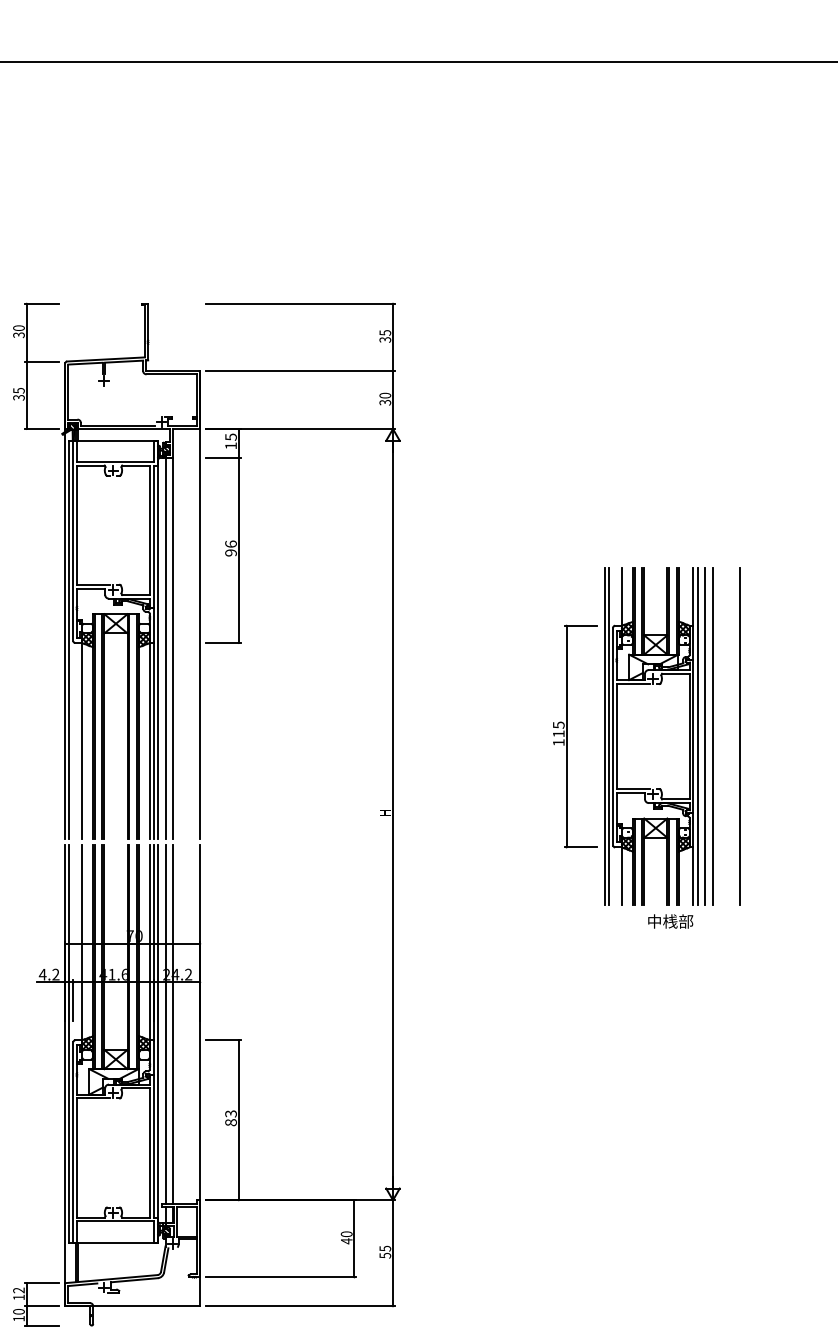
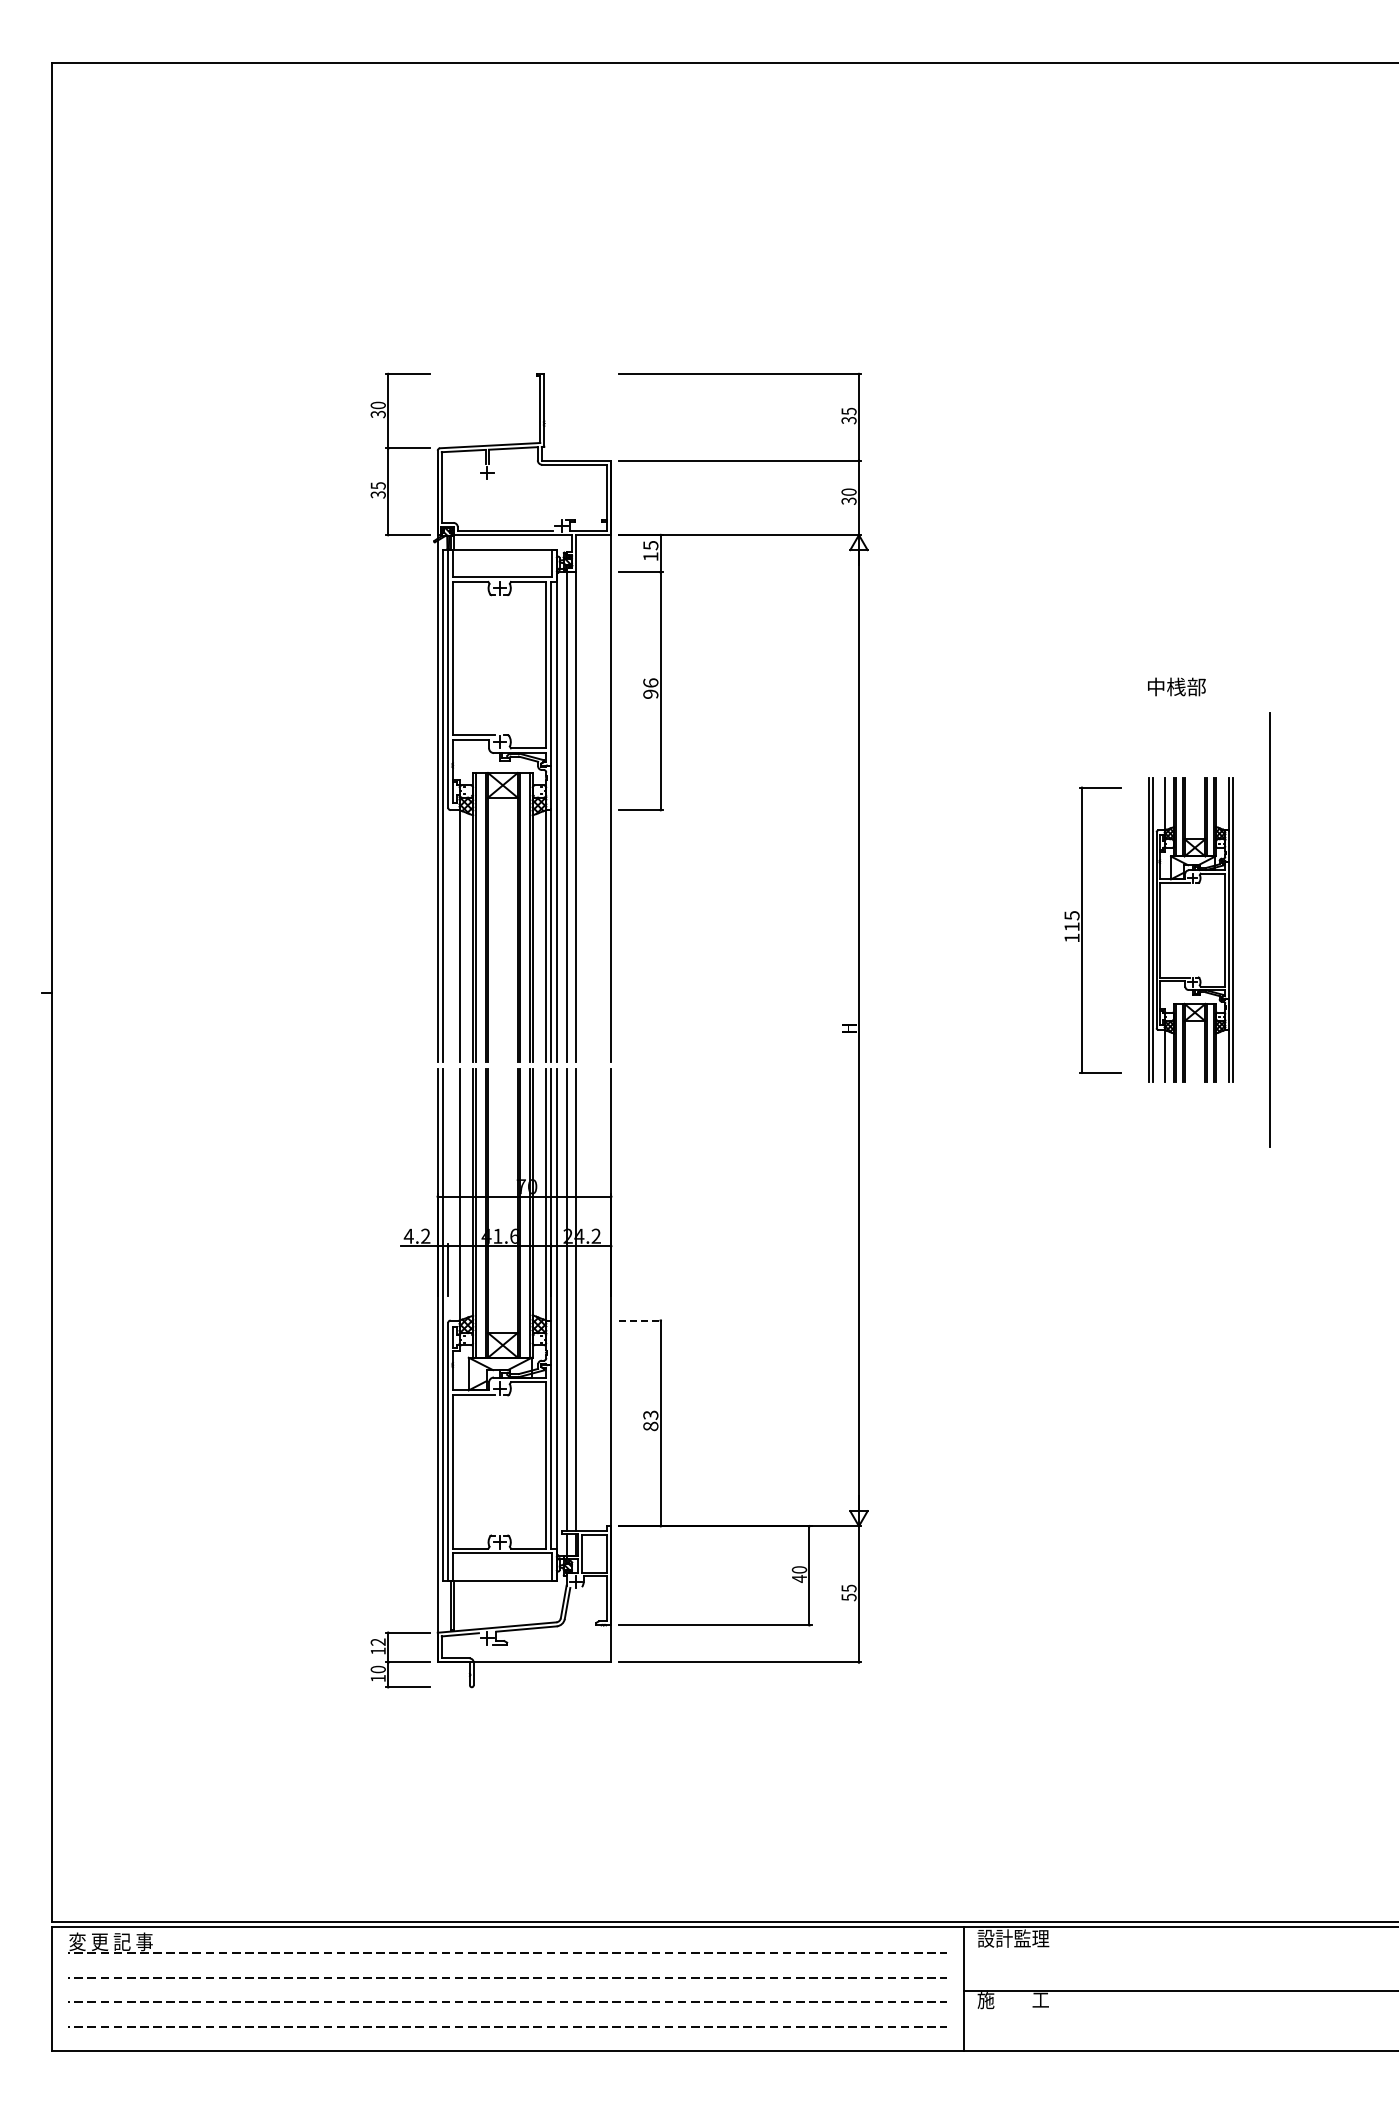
part: (650, 735) -> (1190, 929), size x0.7
line: (705, 736) -> (1260, 930), removed
line: (739, 736) -> (1304, 930), removed
text: (670, 921) -> (1176, 686), moved
line: (223, 1040) -> (641, 1320), solid -> dashed

